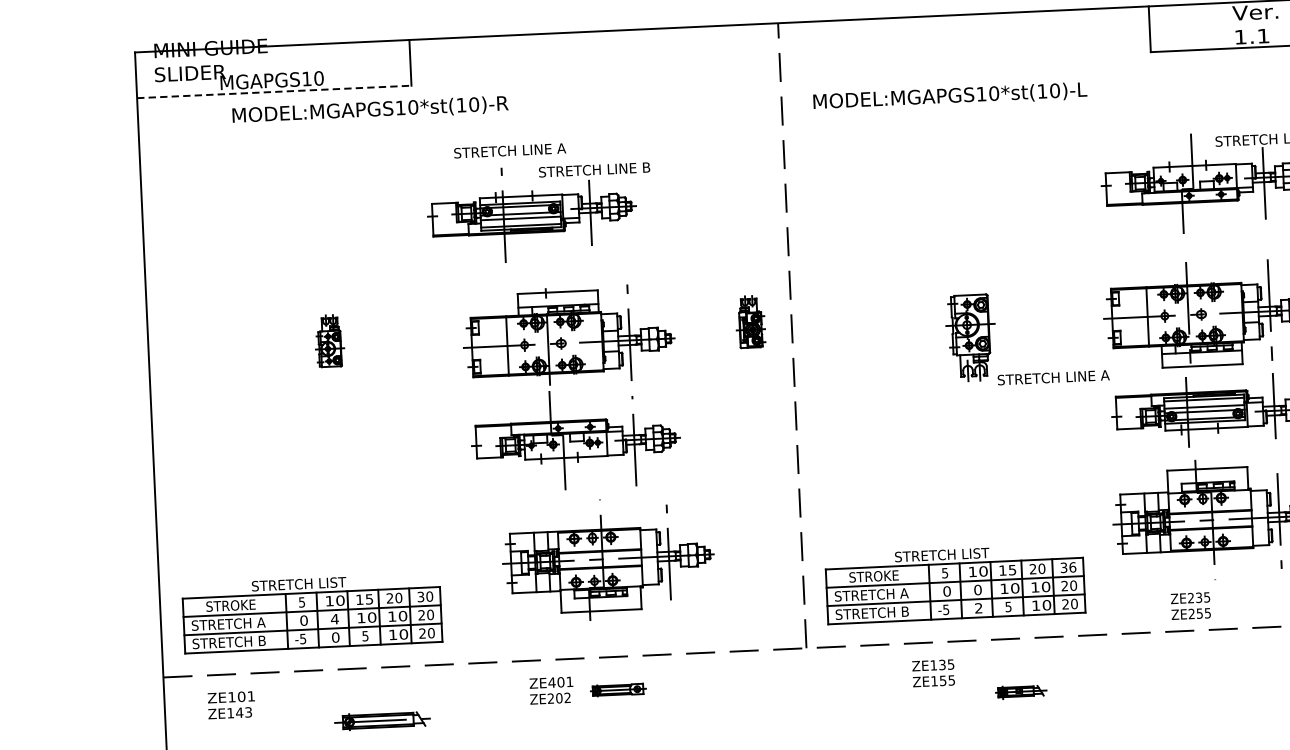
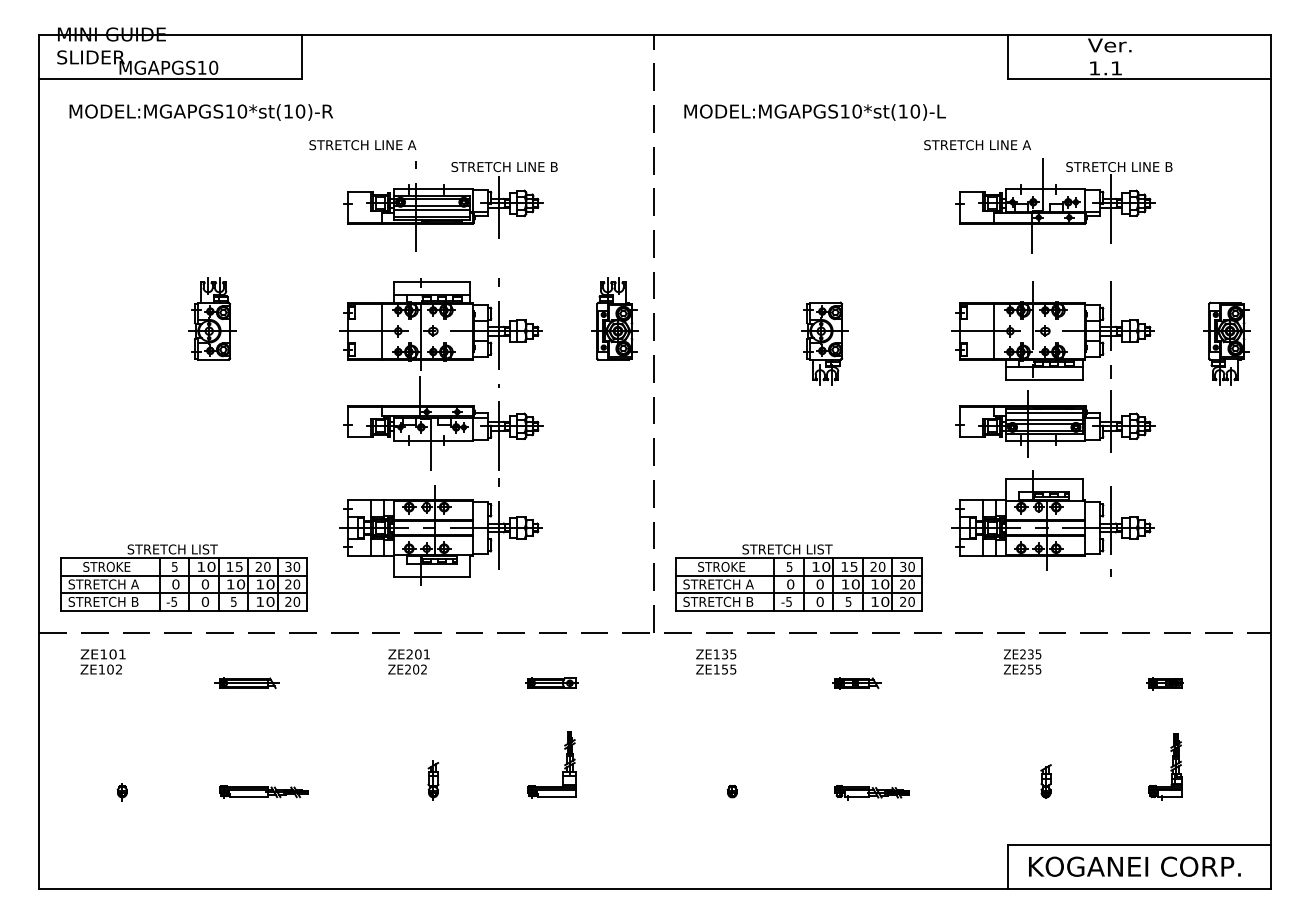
line: (274, 91) -> (170, 78), dashed -> solid
text: (370, 110) -> (201, 112), moved
text: (509, 151) -> (362, 145), moved
part: (539, 213) -> (450, 206), moved
part: (750, 321) -> (614, 318), size x1.67
part: (329, 340) -> (212, 318), size x1.67
text: (1053, 378) -> (977, 145), moved
part: (608, 562) -> (440, 531), moved
text: (1072, 566) -> (911, 566), 36 -> 30
text: (1190, 605) -> (1022, 661), moved
text: (978, 607) -> (819, 601), 2 -> 0
text: (334, 619) -> (205, 584), 4 -> 0
text: (933, 672) -> (716, 661), moved
text: (551, 682) -> (409, 654), ZE401 -> ZE201
part: (618, 689) -> (551, 682), moved
text: (243, 712) -> (114, 669), ZE143 -> ZE102
part: (382, 719) -> (246, 682), size x0.71

